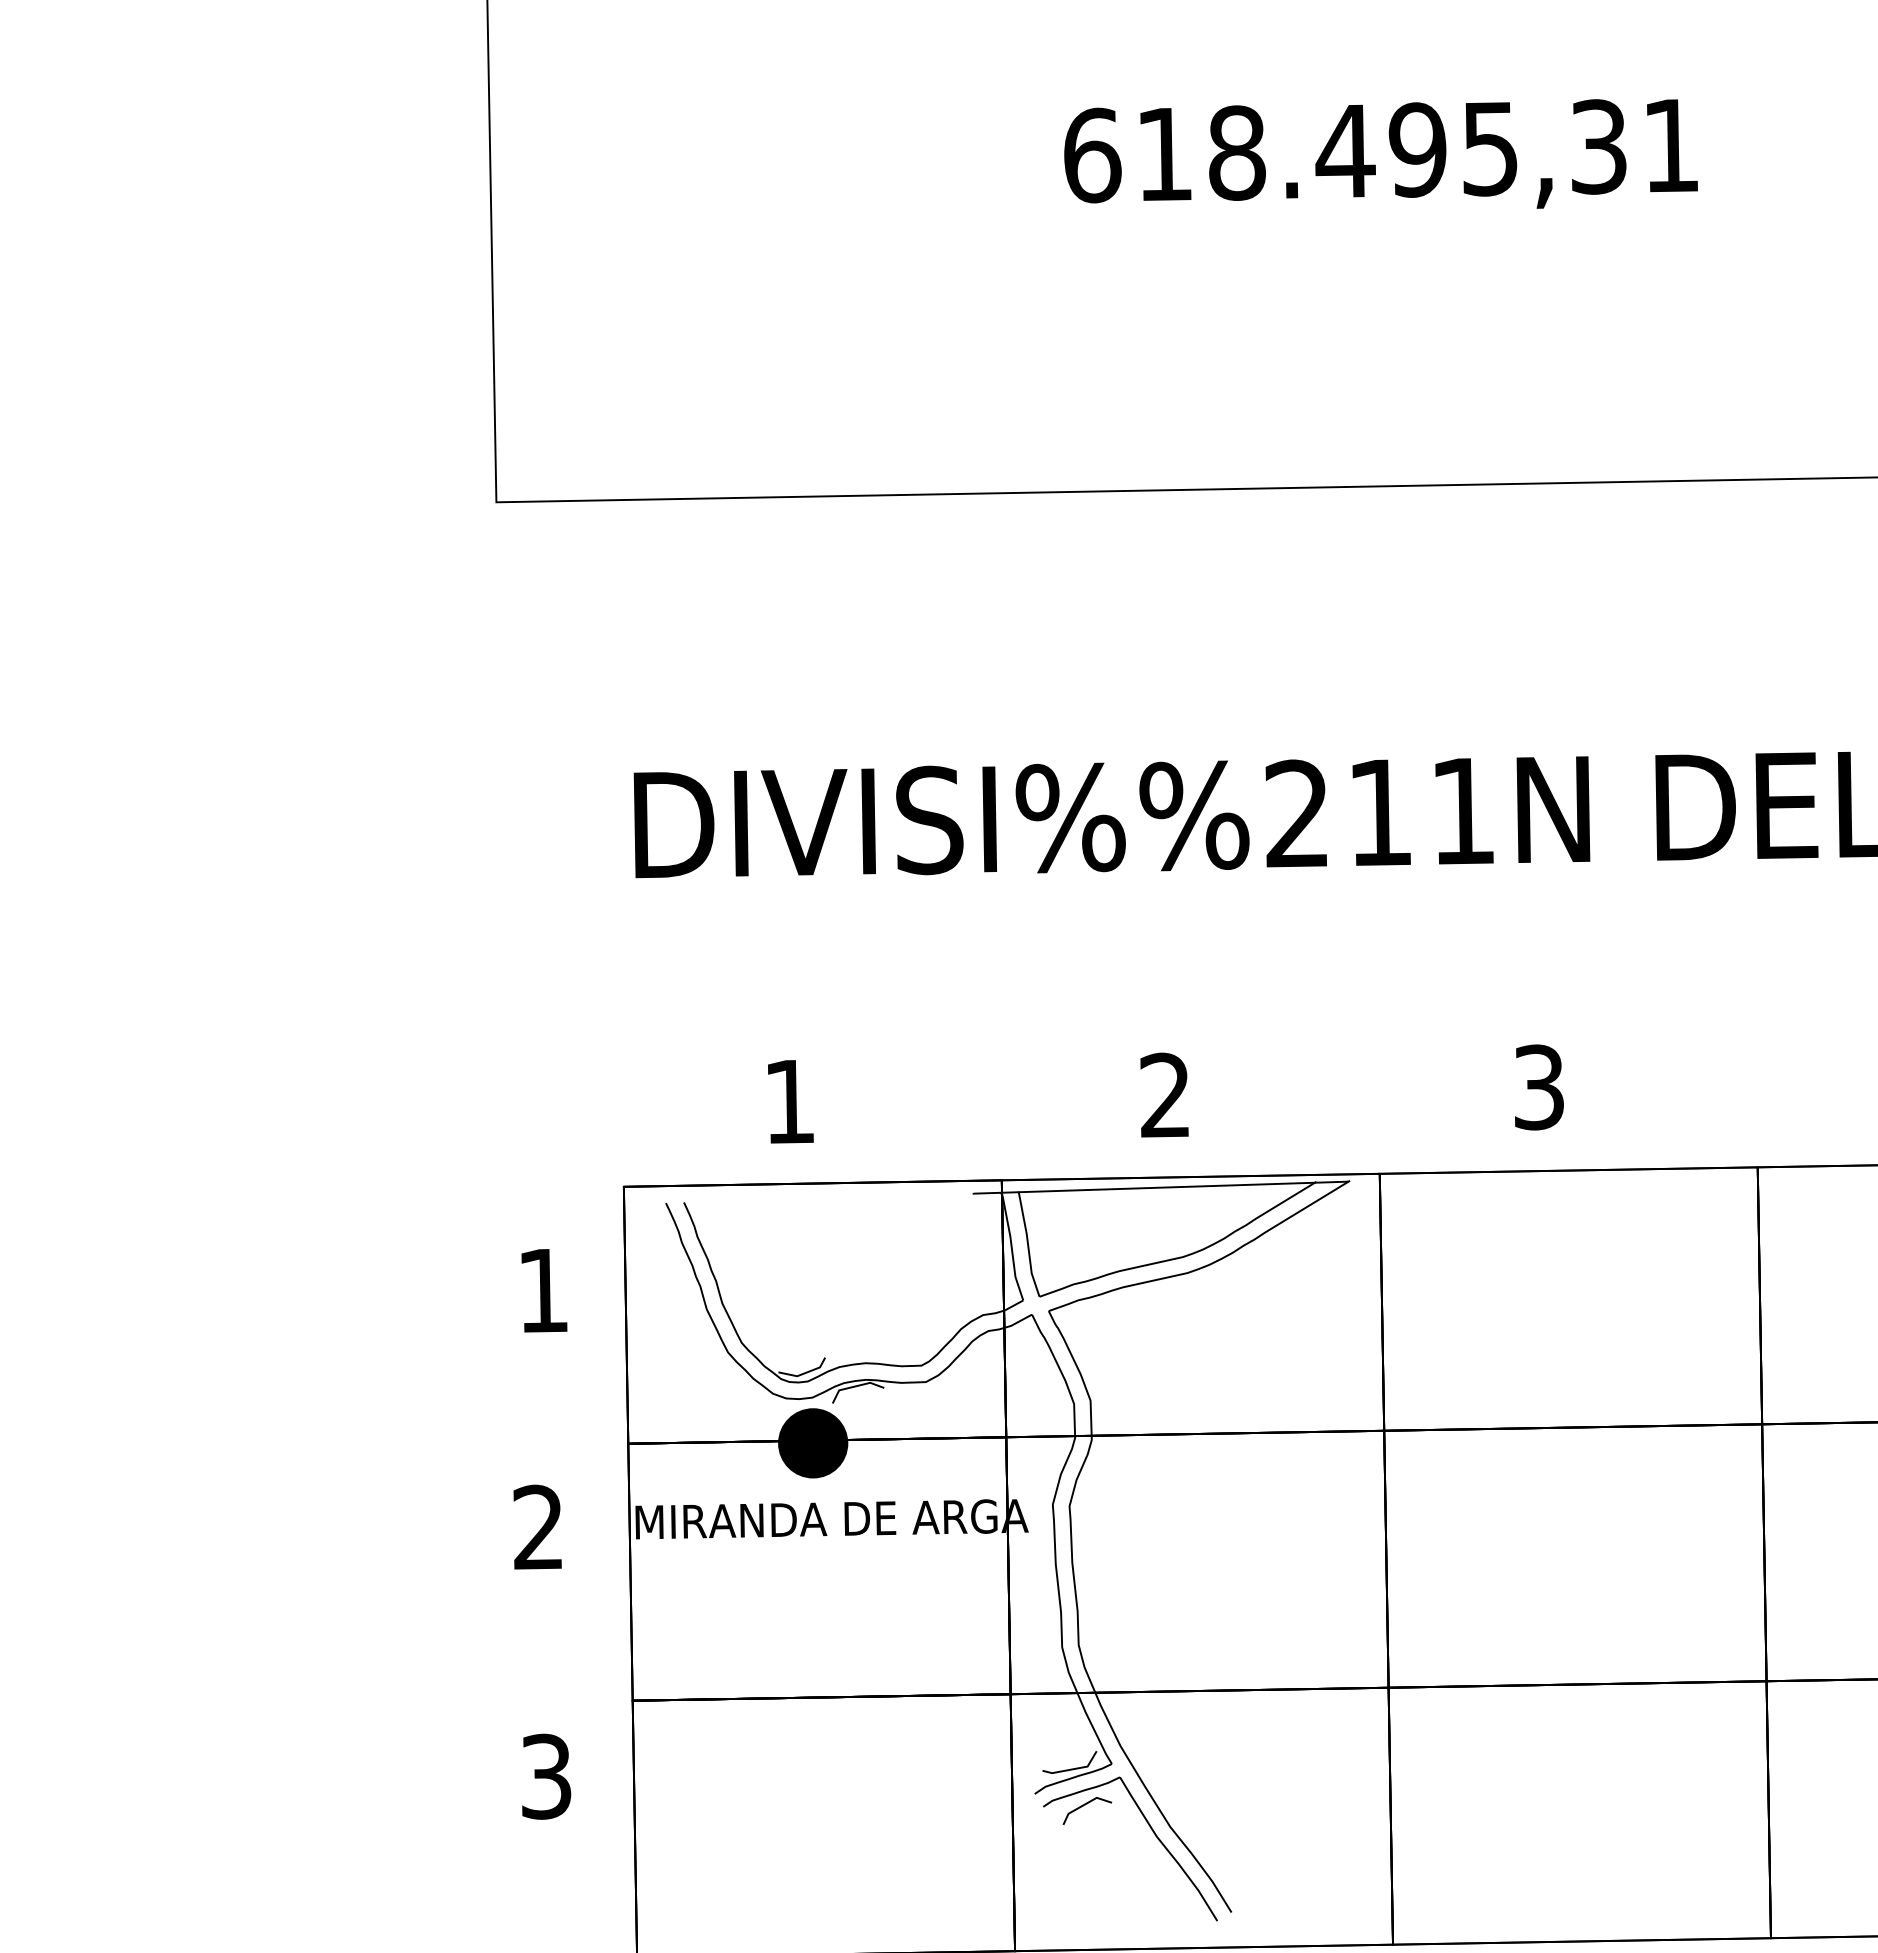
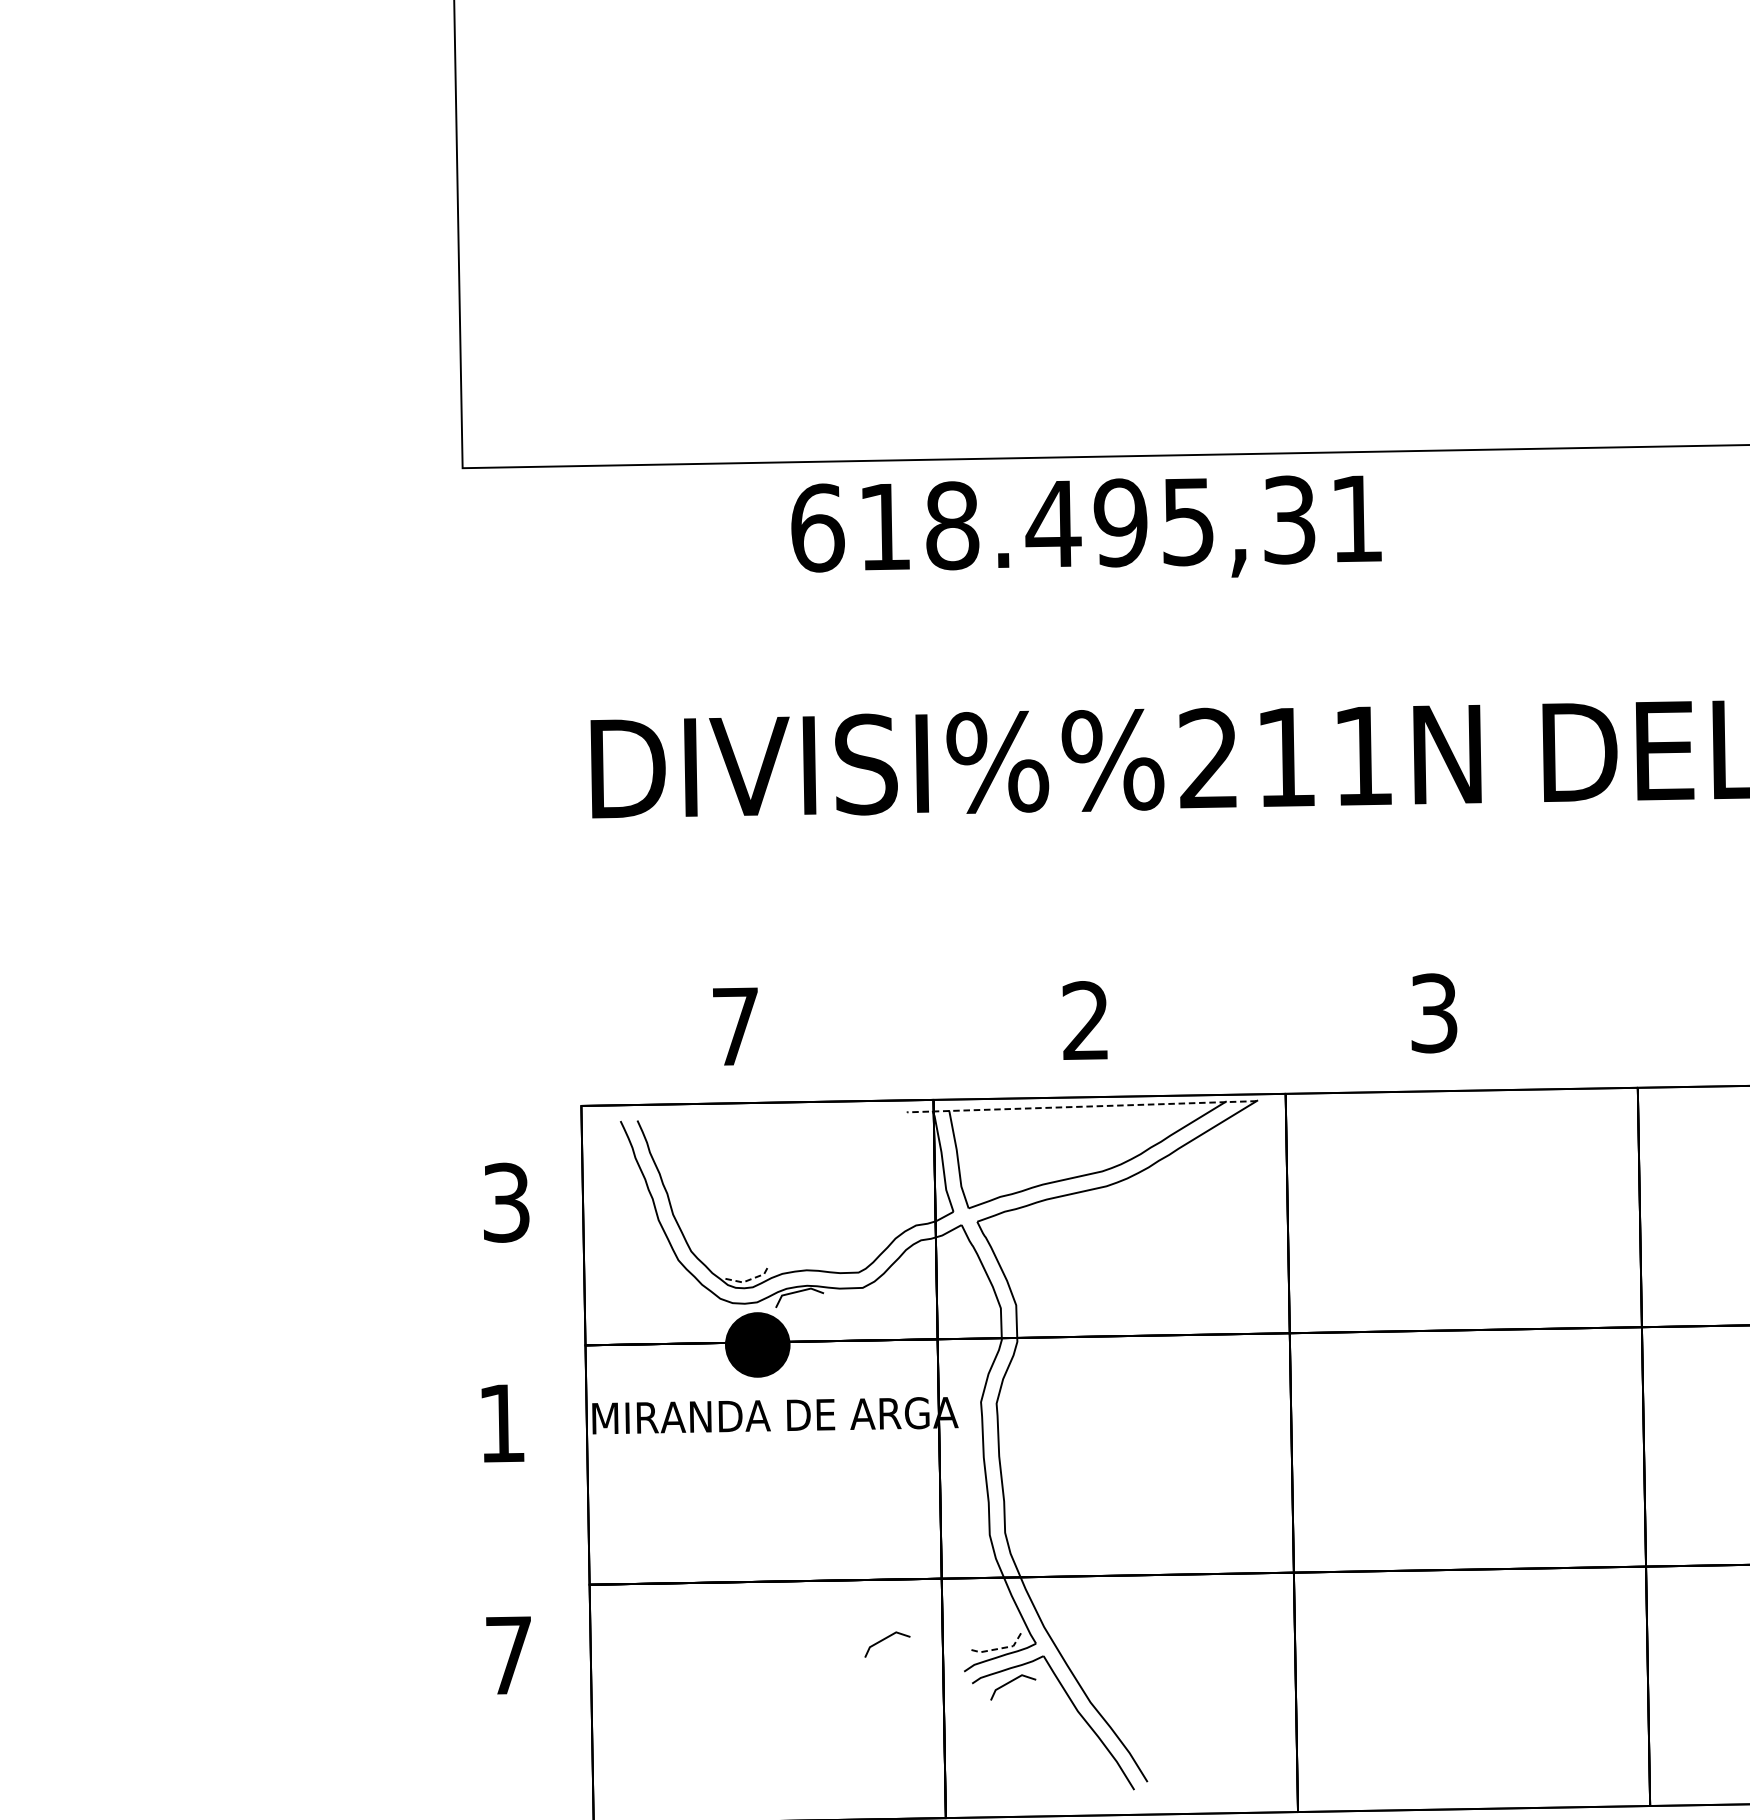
text: (1380, 153) -> (1086, 526), moved
text: (789, 1101) -> (735, 1026), 1 -> 7
line: (1160, 1187) -> (1081, 1106), solid -> dashed
text: (543, 1290) -> (506, 1202), 1 -> 3
line: (805, 1373) -> (750, 1279), solid -> dashed
text: (537, 1526) -> (500, 1422), 2 -> 1
line: (950, 1759) -> (885, 1639), added
line: (1074, 1769) -> (1001, 1648), solid -> dashed
text: (546, 1776) -> (509, 1655), 3 -> 7

